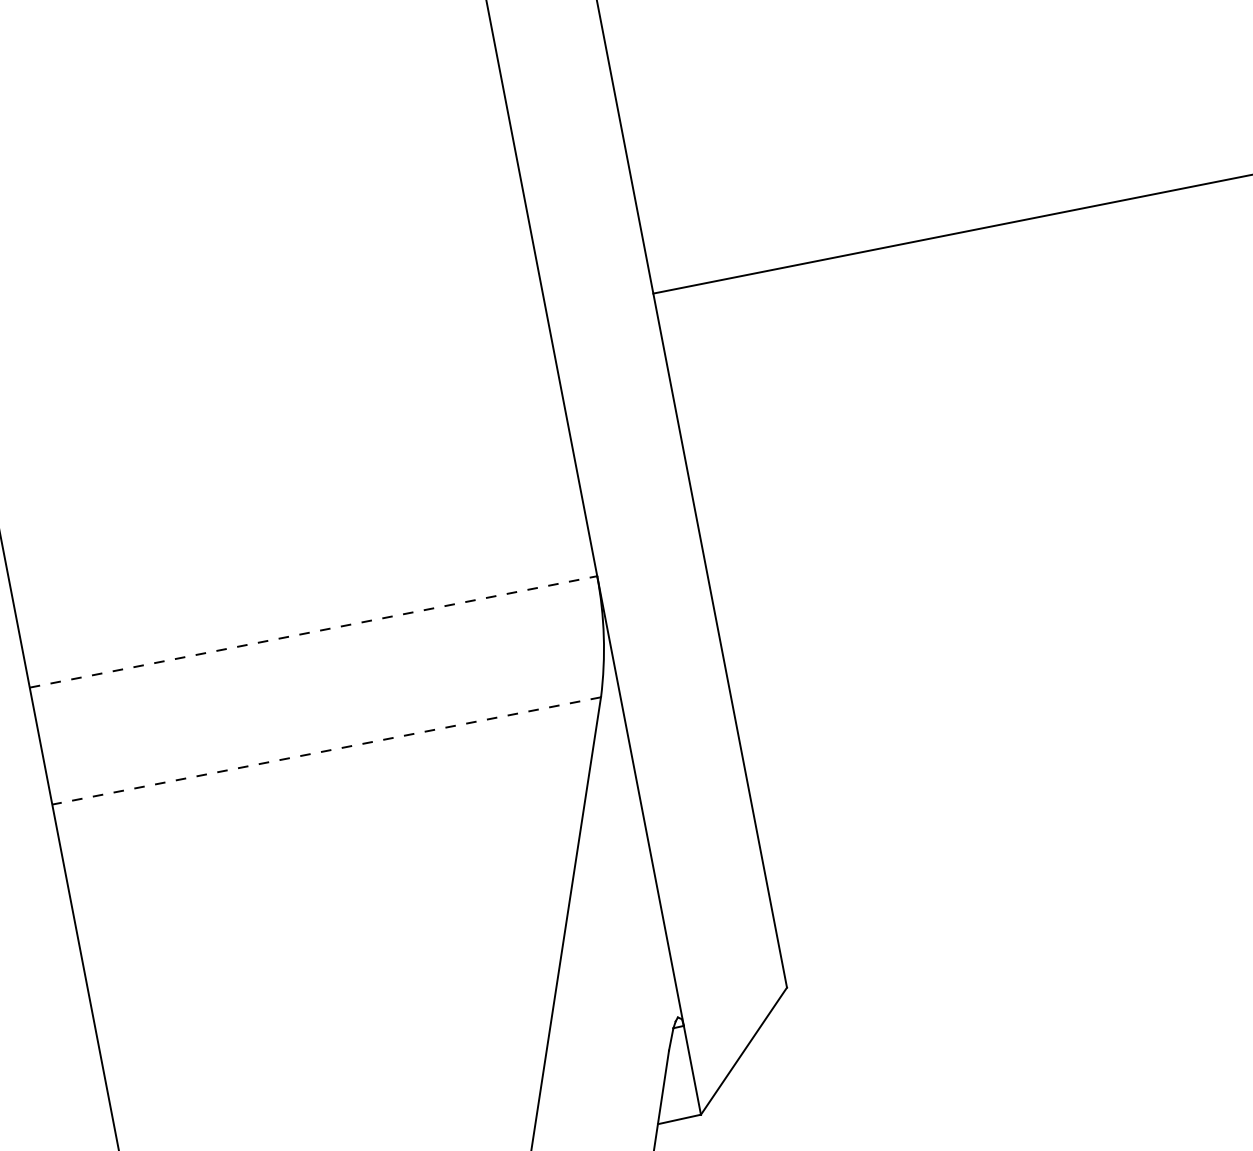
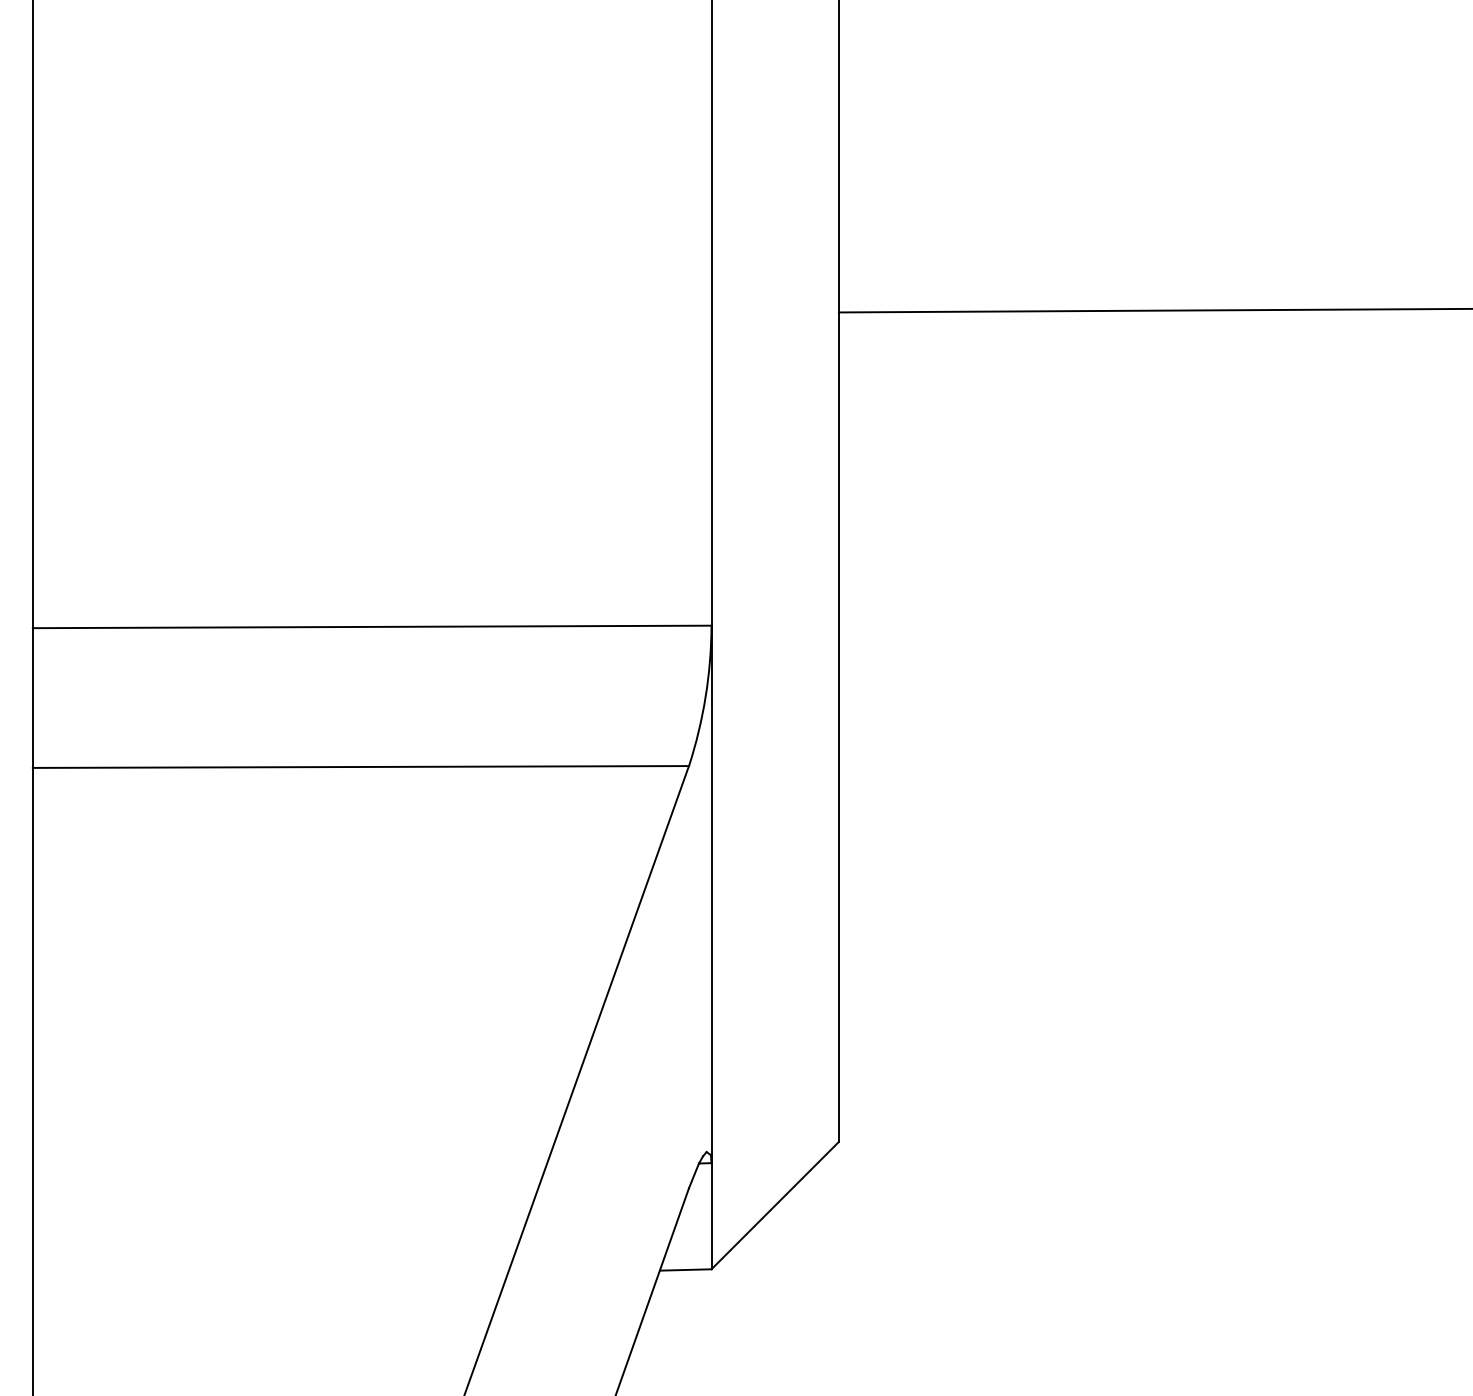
line: (313, 631) -> (372, 626), dashed -> solid
line: (326, 751) -> (360, 767), dashed -> solid

